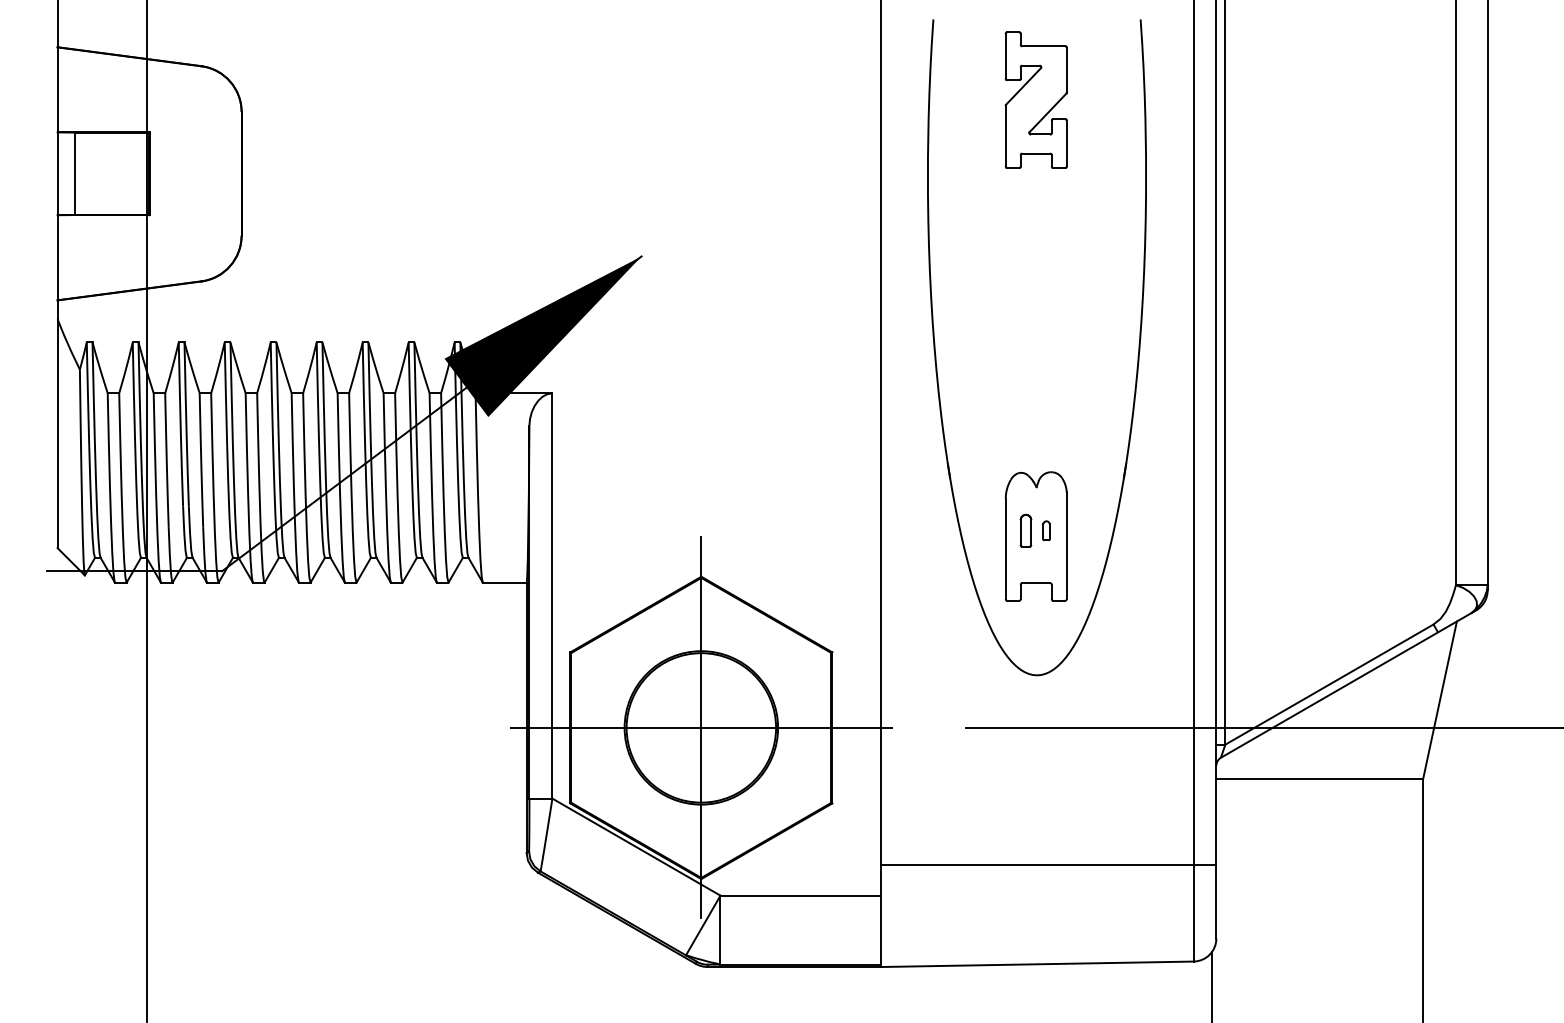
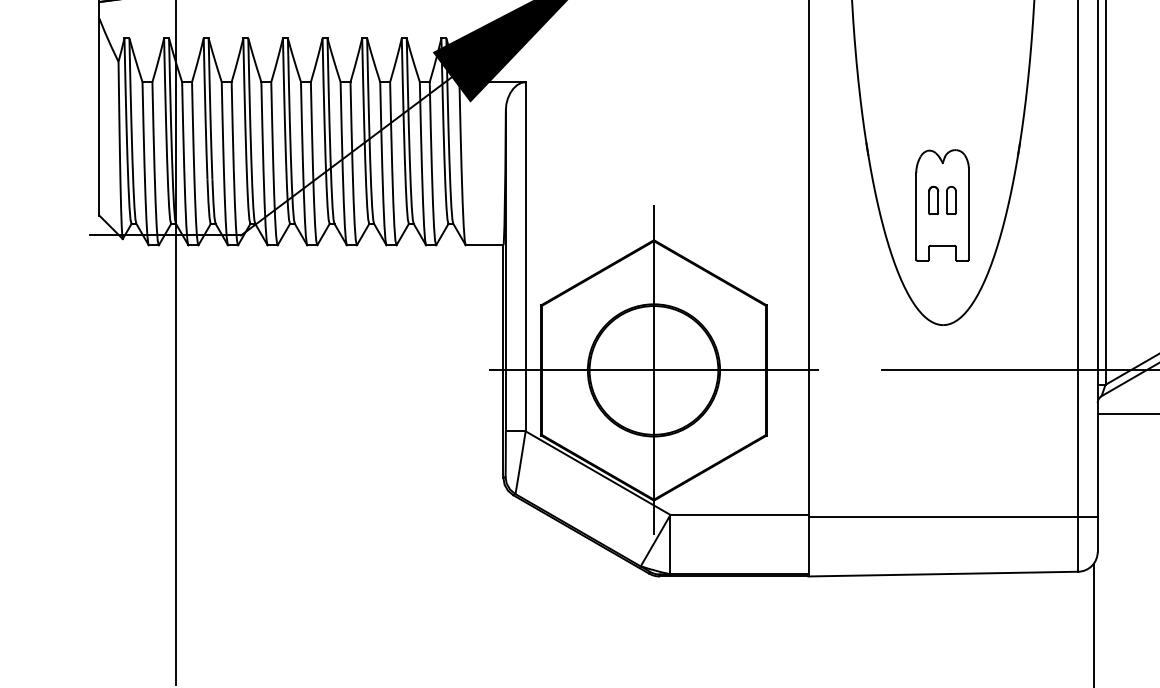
part: (1046, 530) -> (951, 200), size x1.67
line: (1048, 865) -> (953, 517), moved

